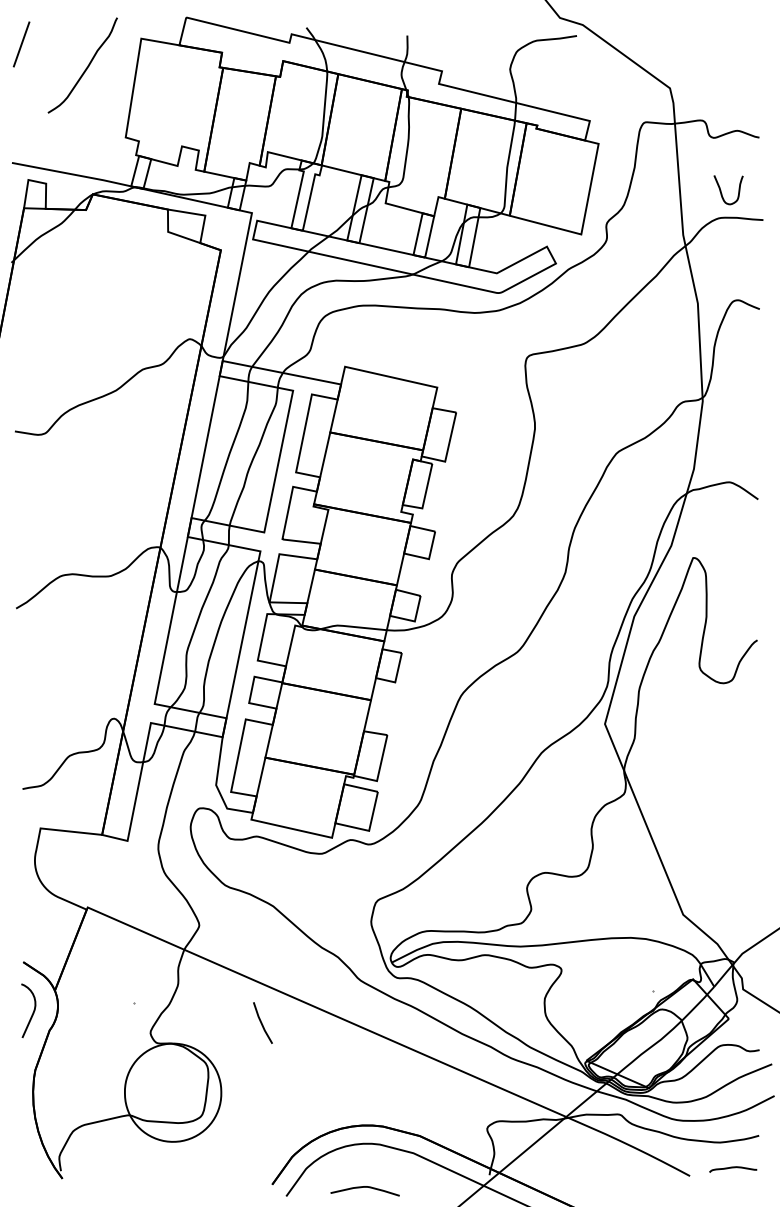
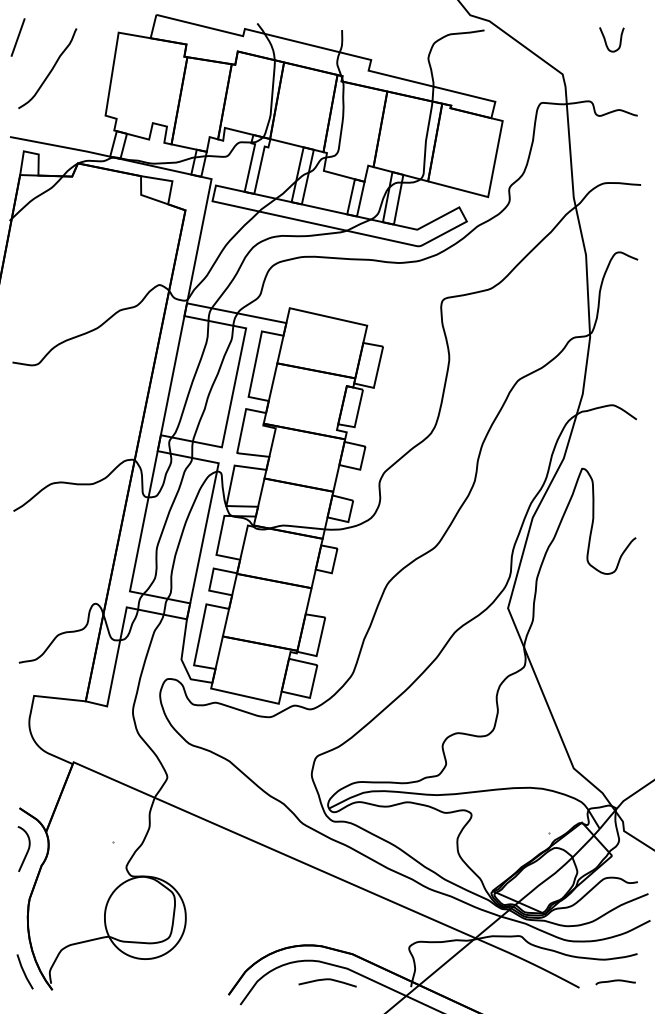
curve: (85, 68) -> (49, 71), moved
curve: (722, 193) -> (606, 42), moved
line: (262, 1022) -> (24, 971), moved
curve: (364, 1187) -> (327, 979), moved

